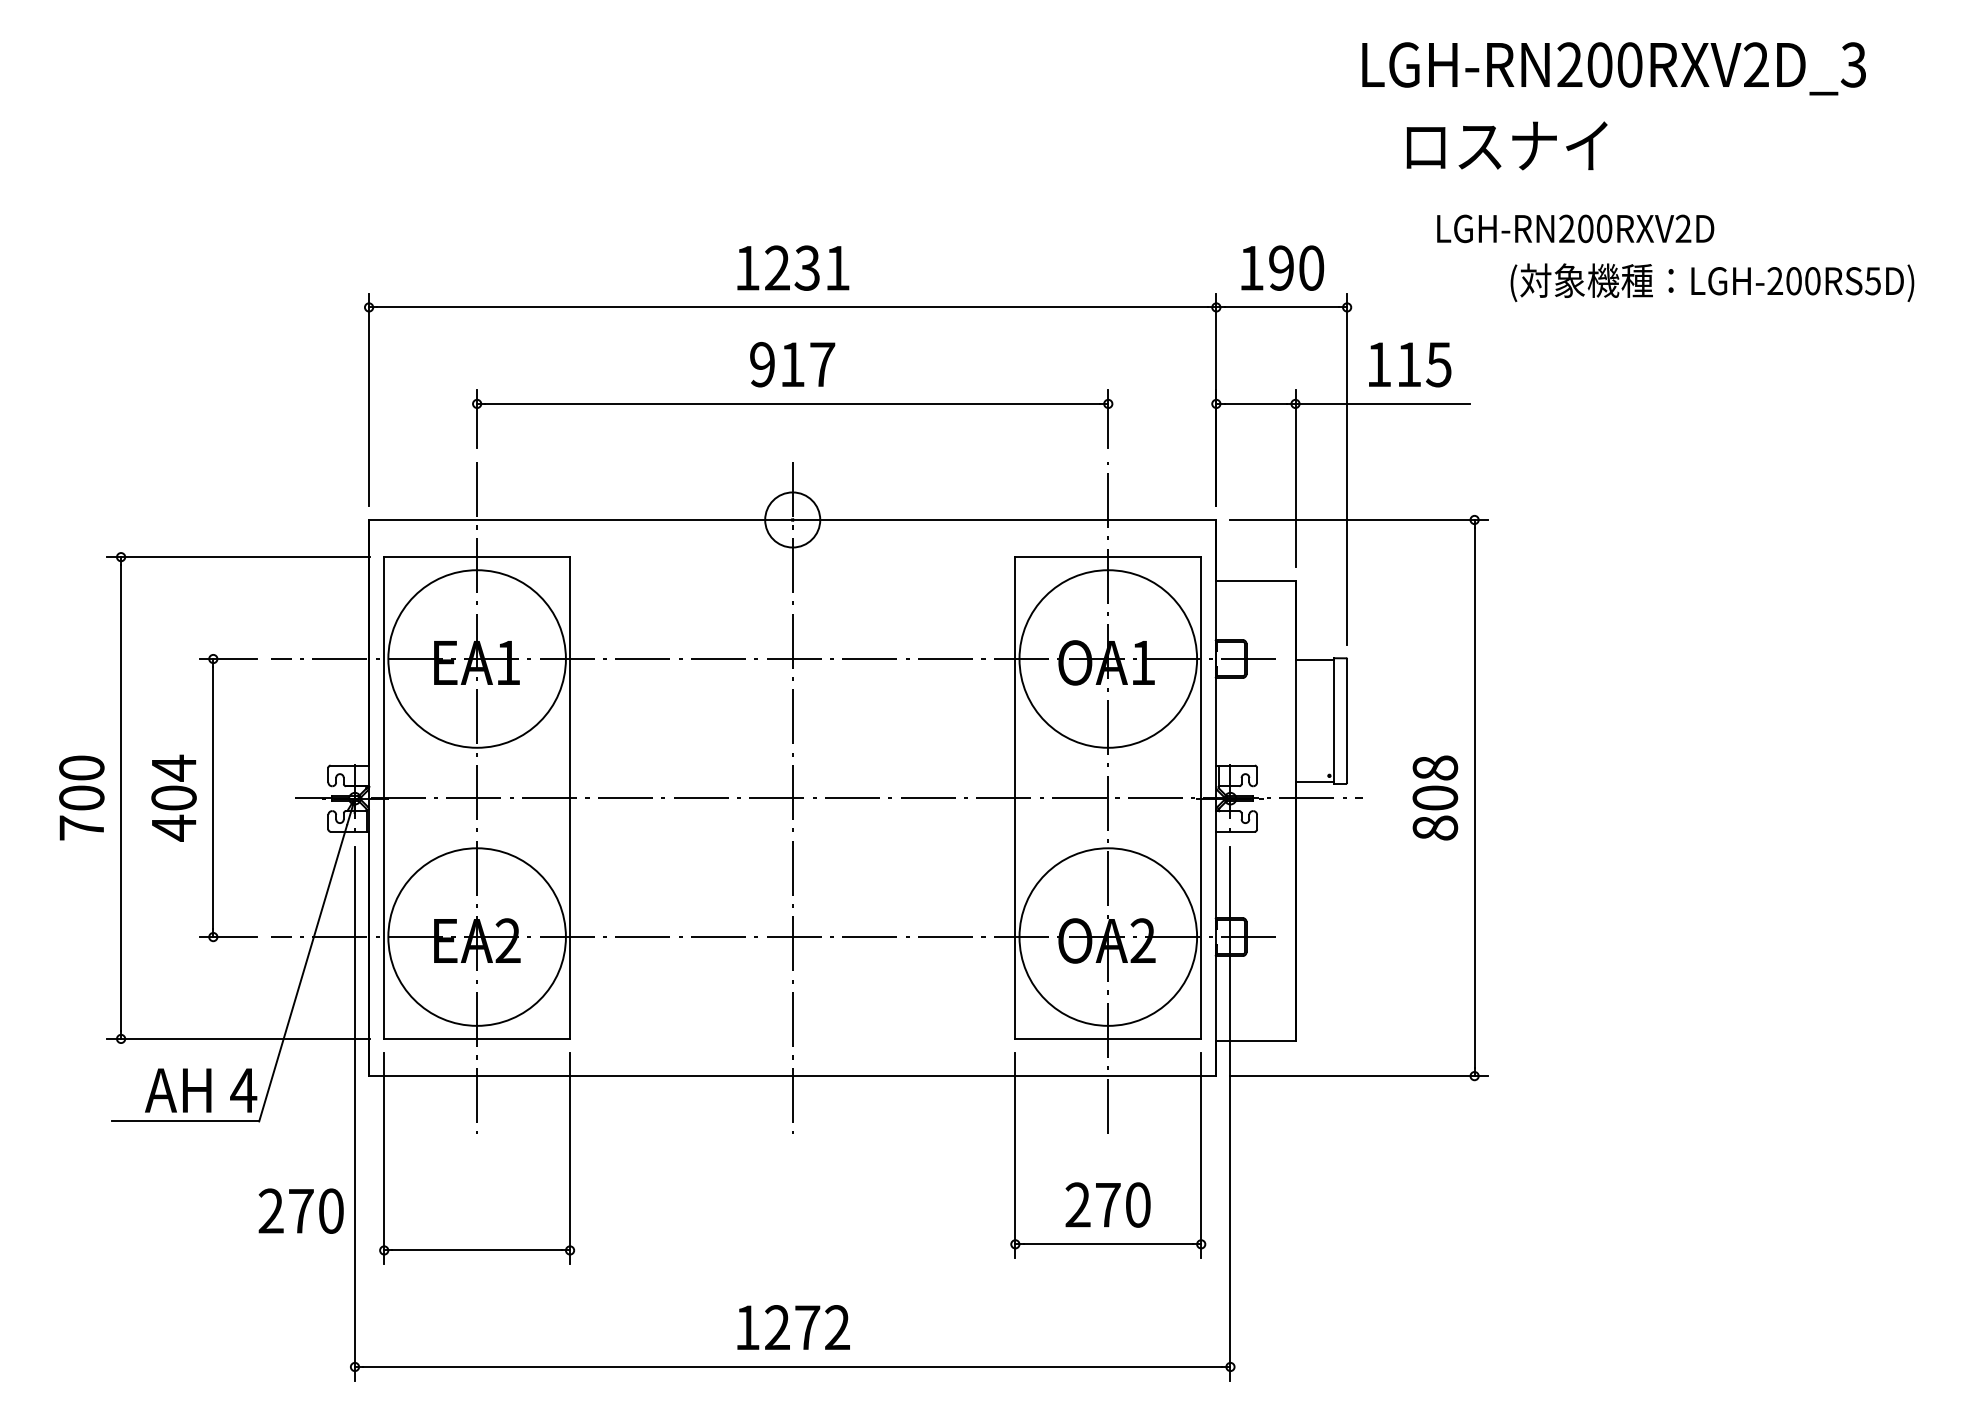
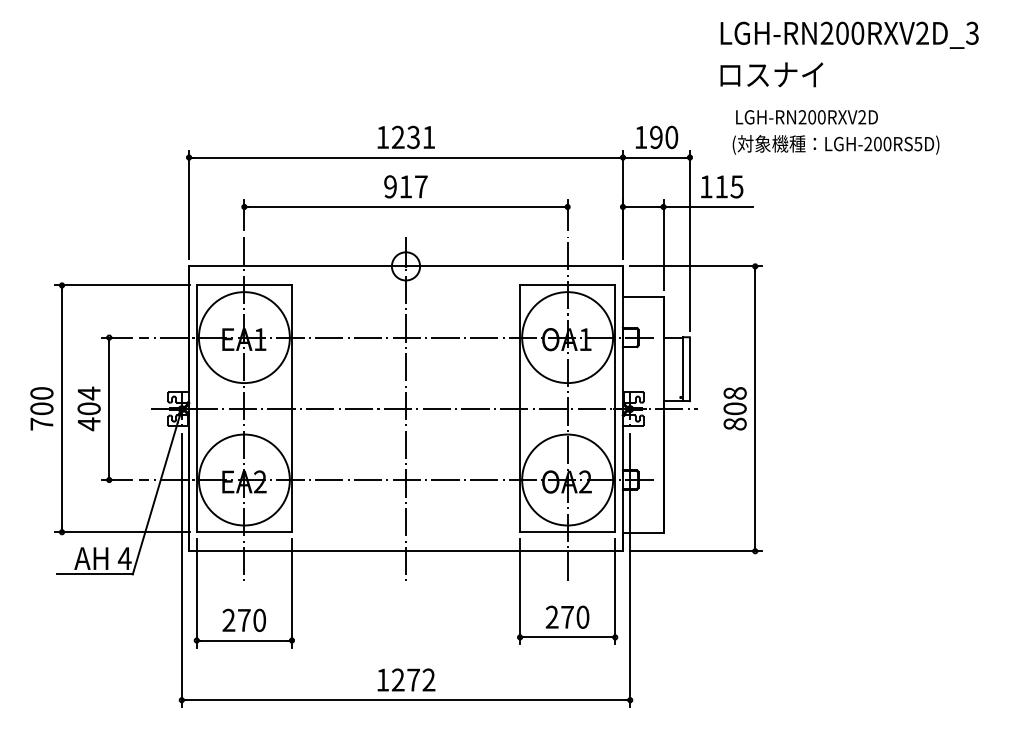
text: (1613, 67) -> (849, 34), moved
text: (1711, 281) -> (835, 144), moved
text: (299, 1209) -> (243, 619), moved

